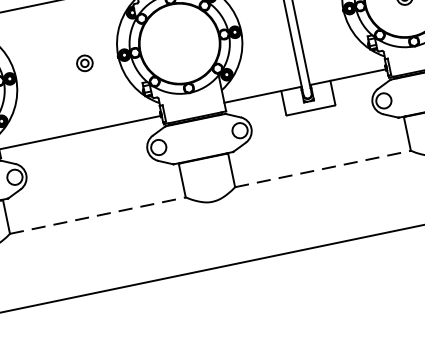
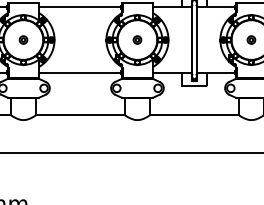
part: (84, 62) -> (137, 39), moved
line: (323, 169) -> (194, 115), dashed -> solid
line: (98, 216) -> (80, 115), dashed -> solid

